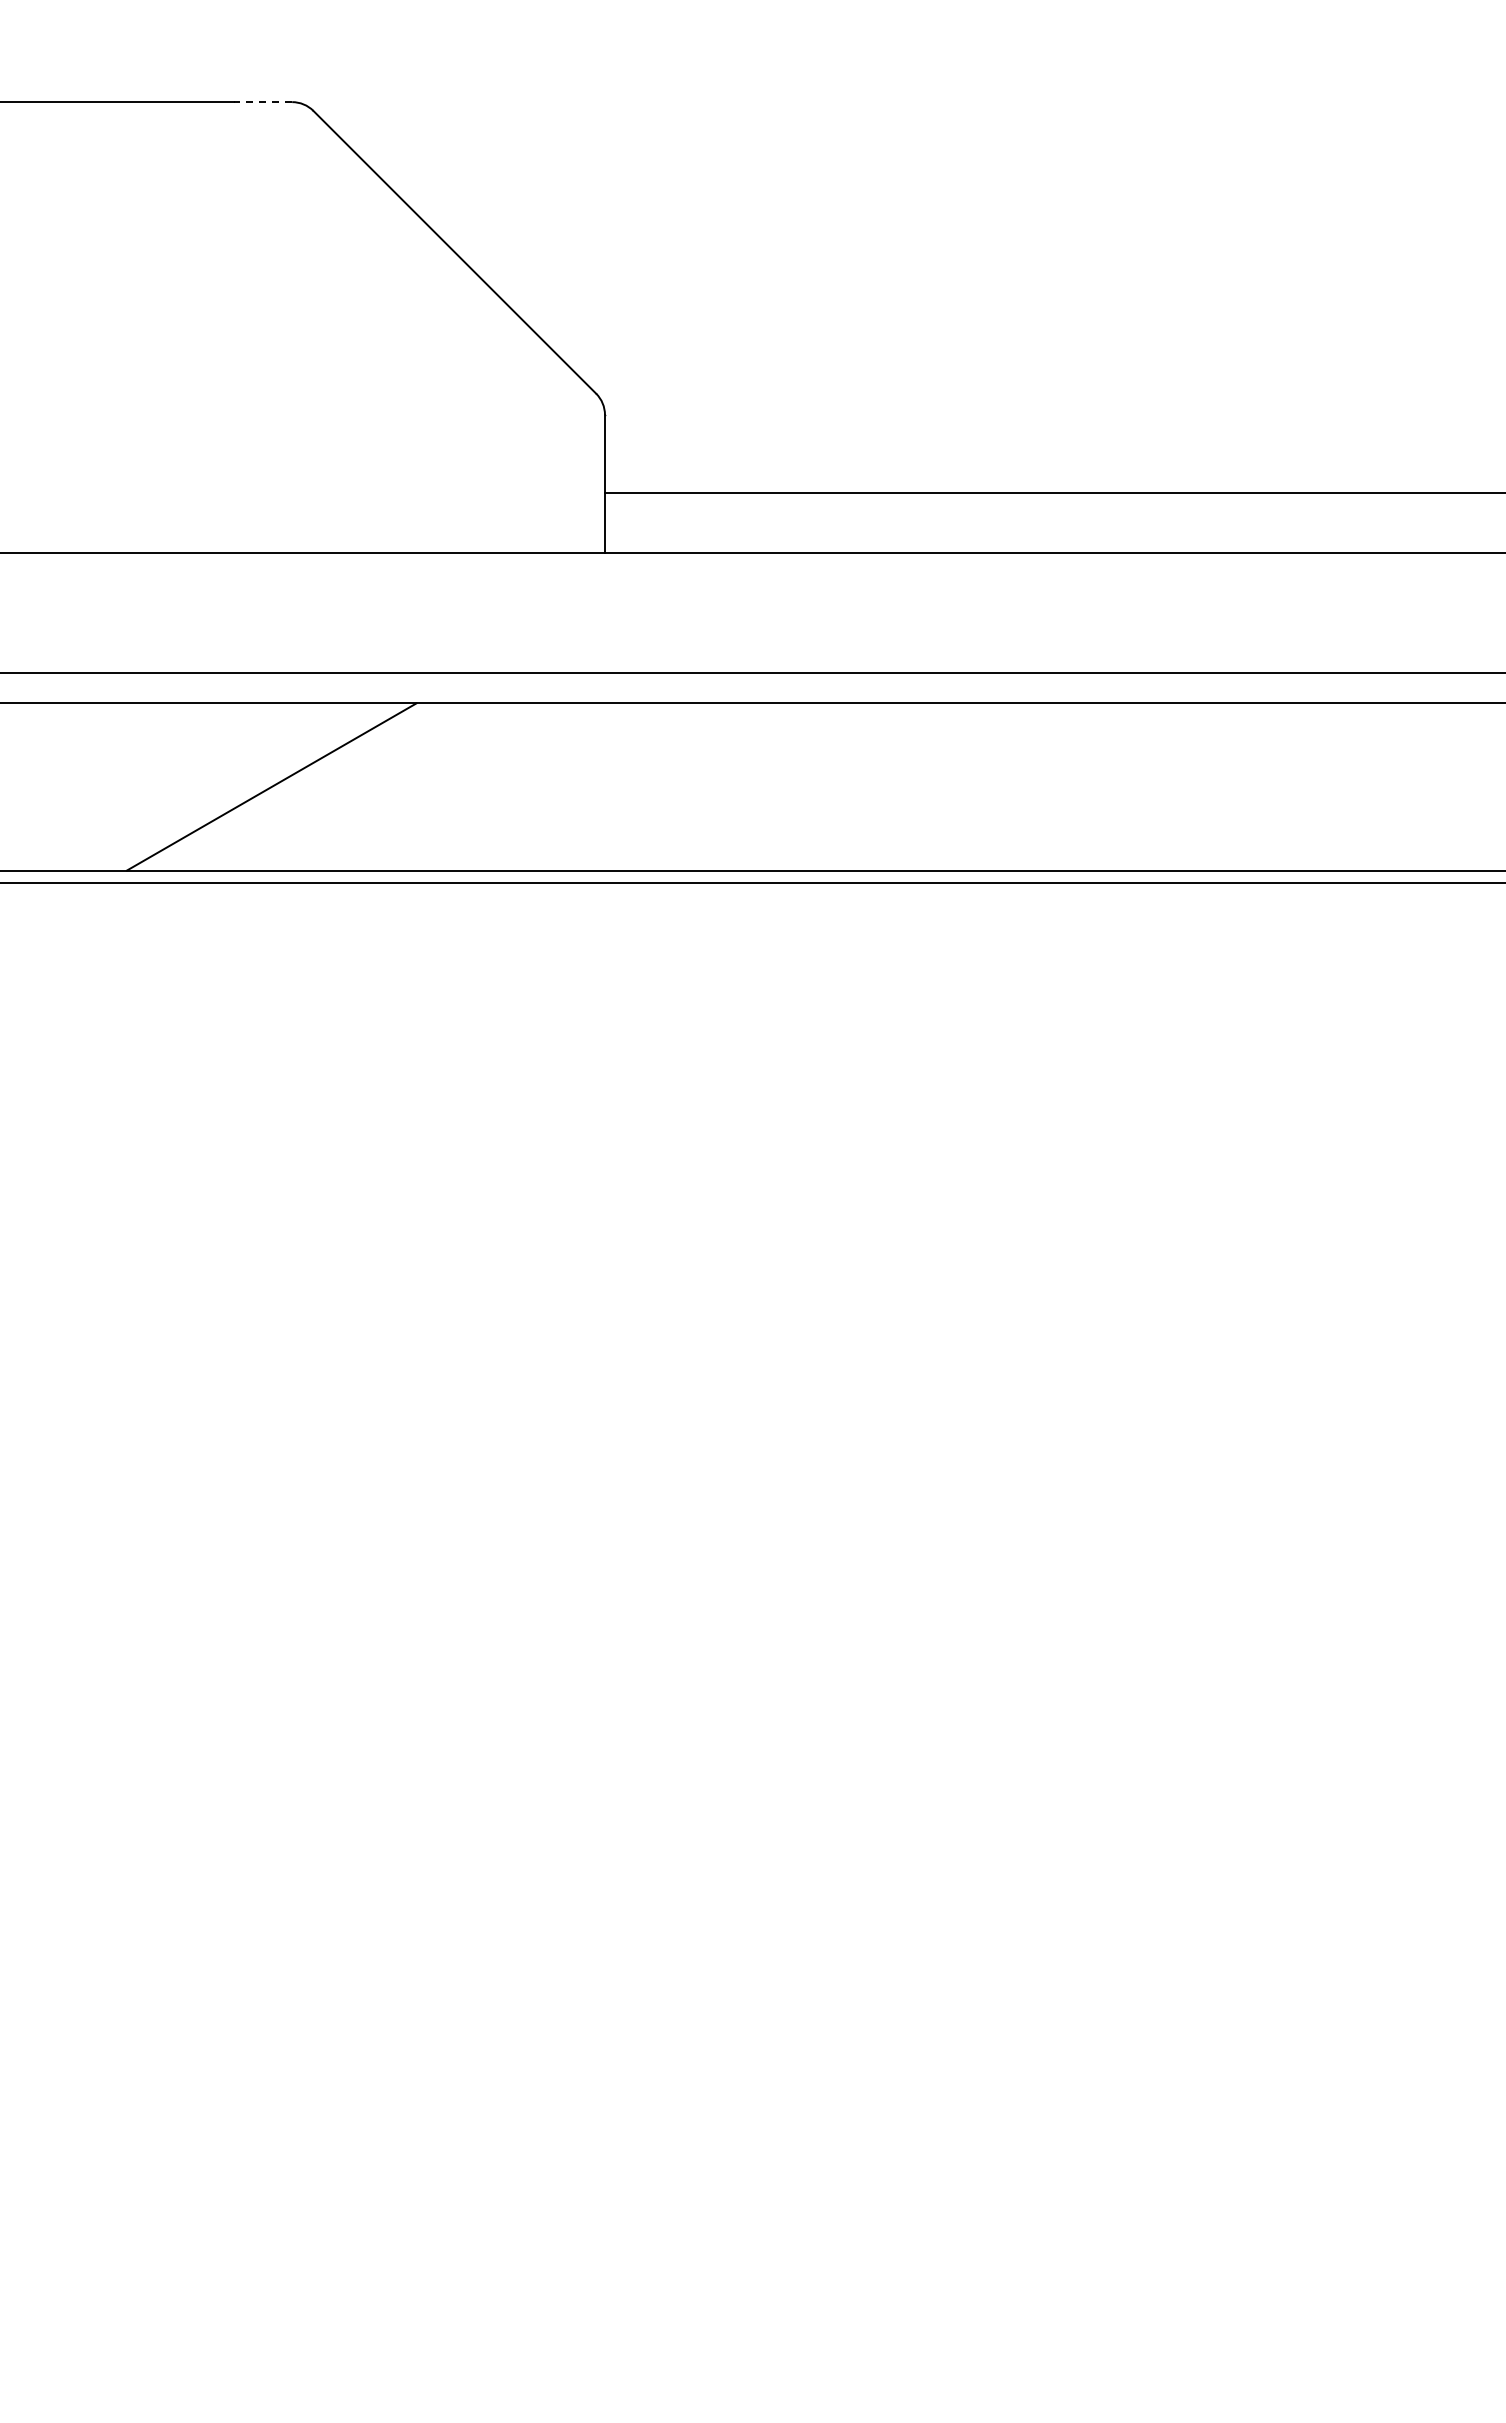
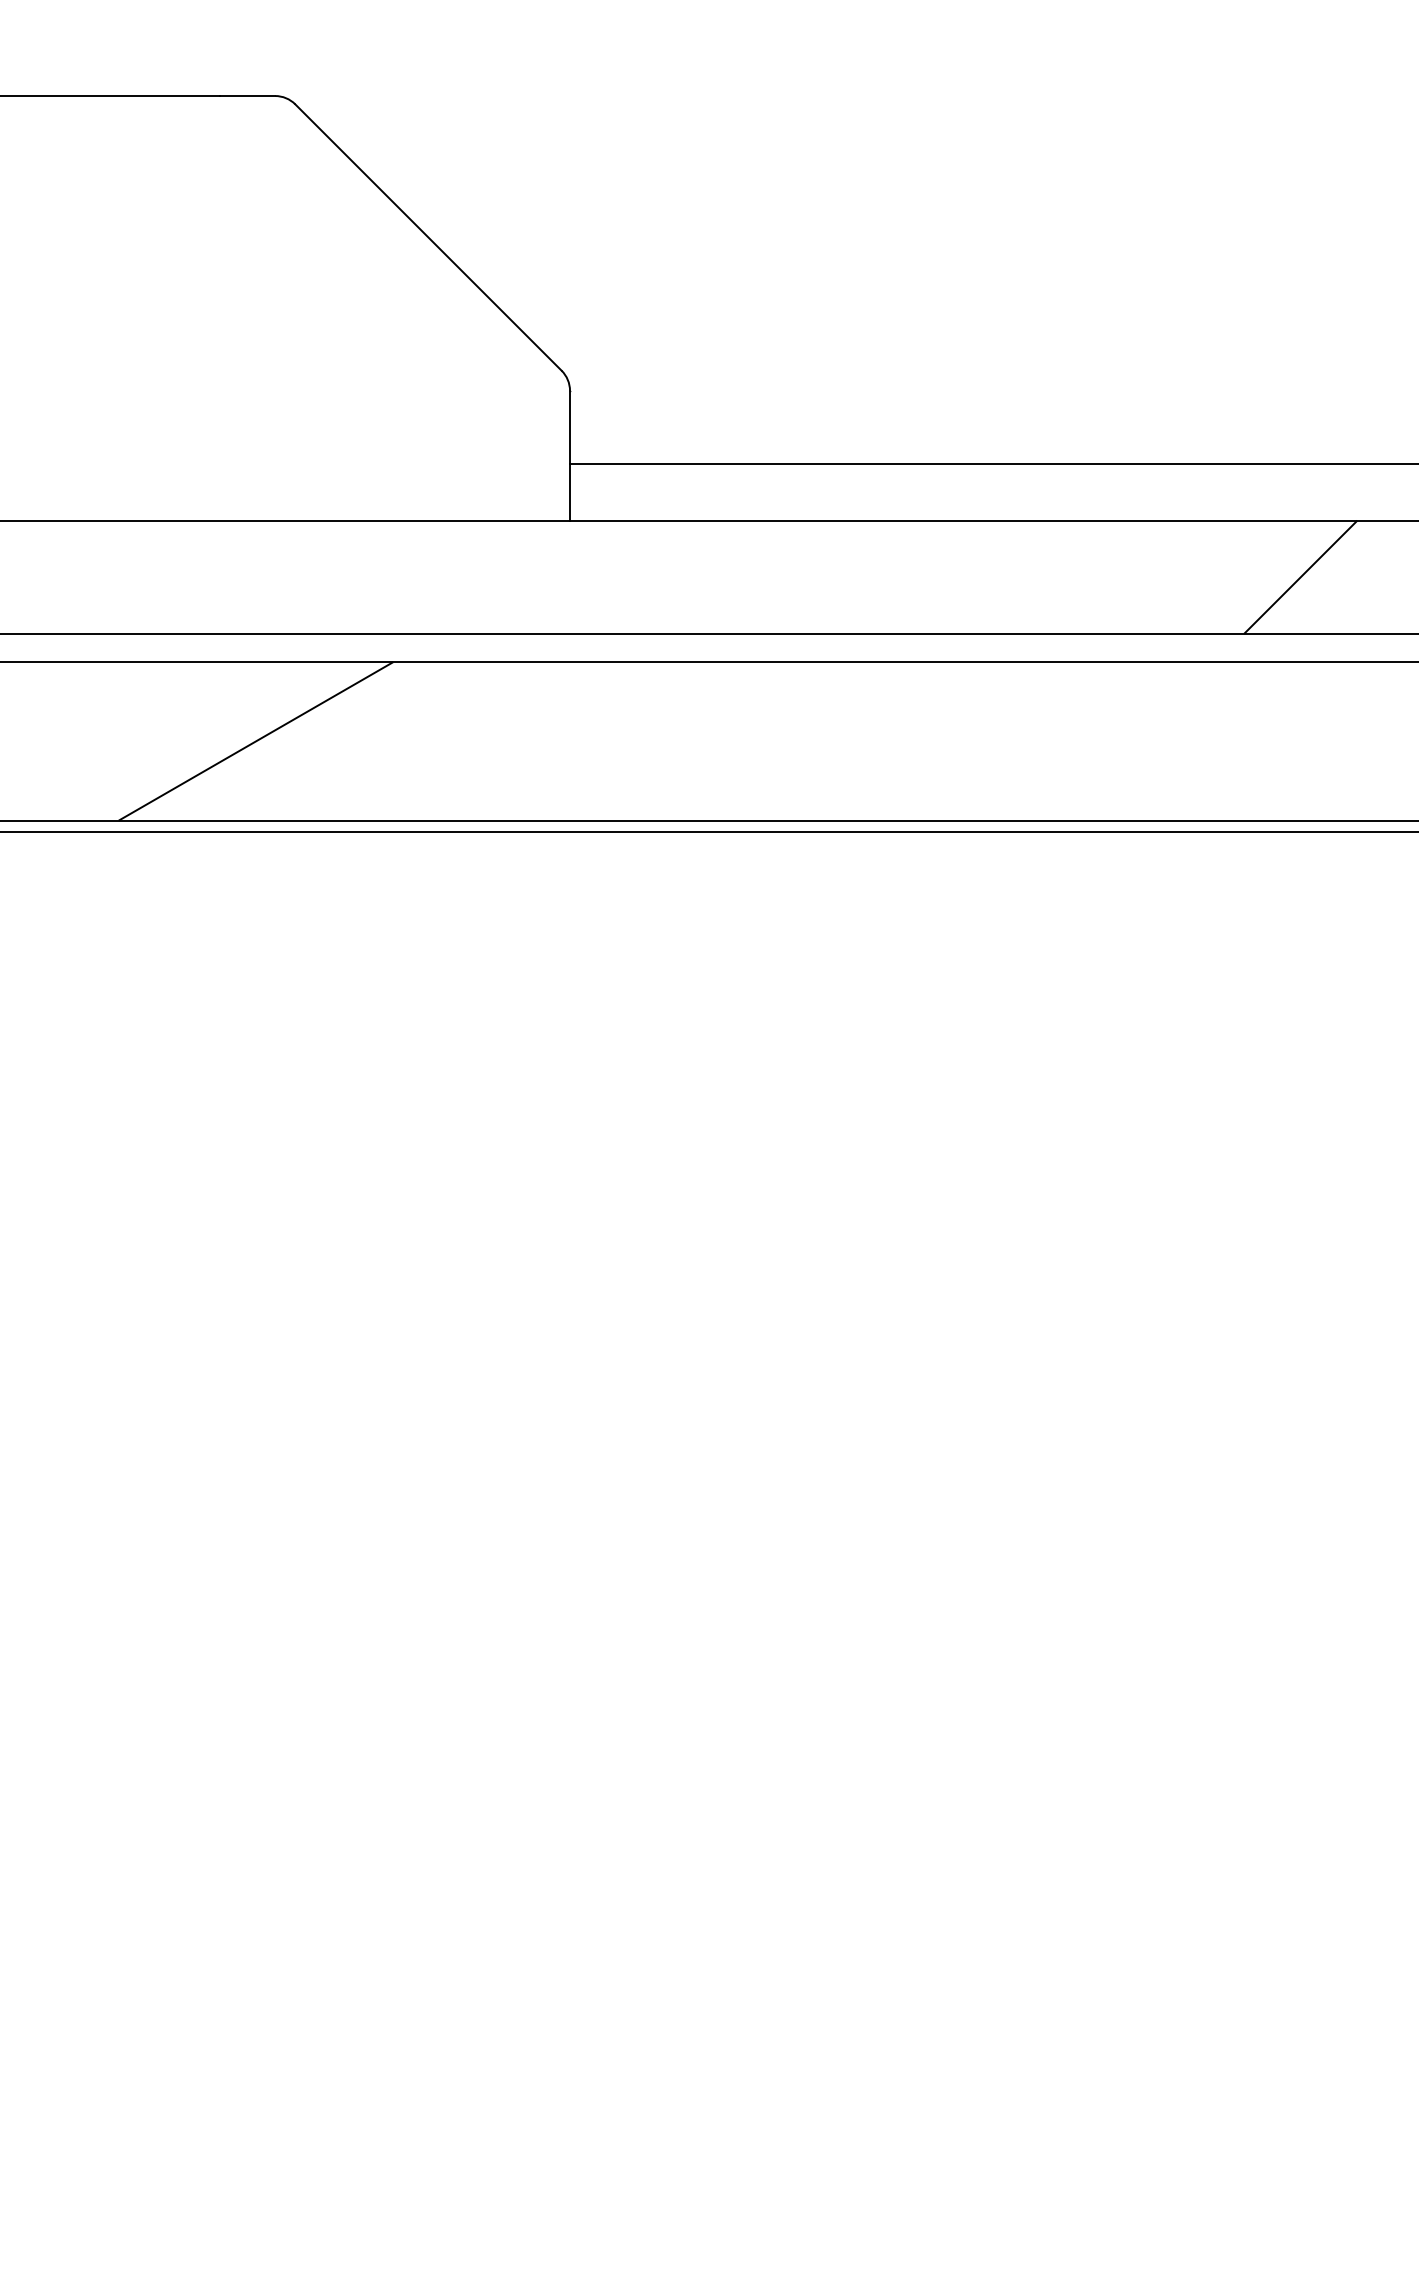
line: (262, 102) -> (247, 96), dashed -> solid
hatch: (1380, 612) -> (1300, 577), added

